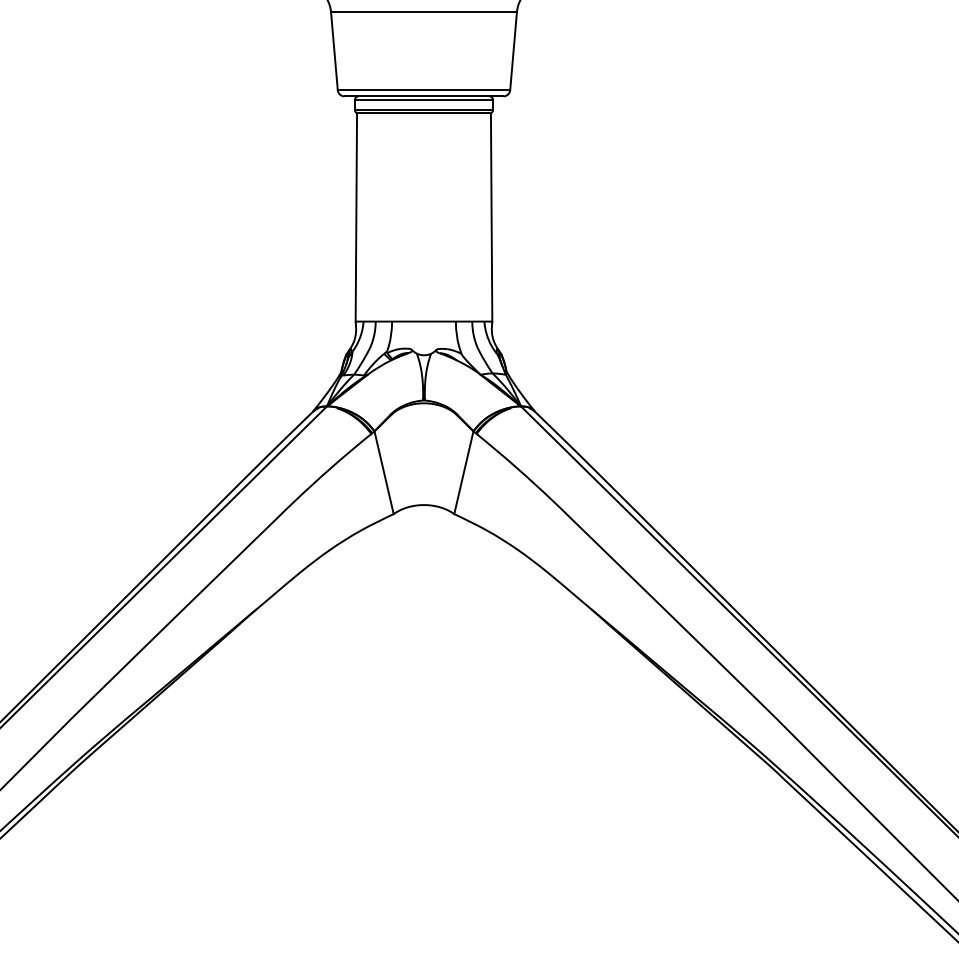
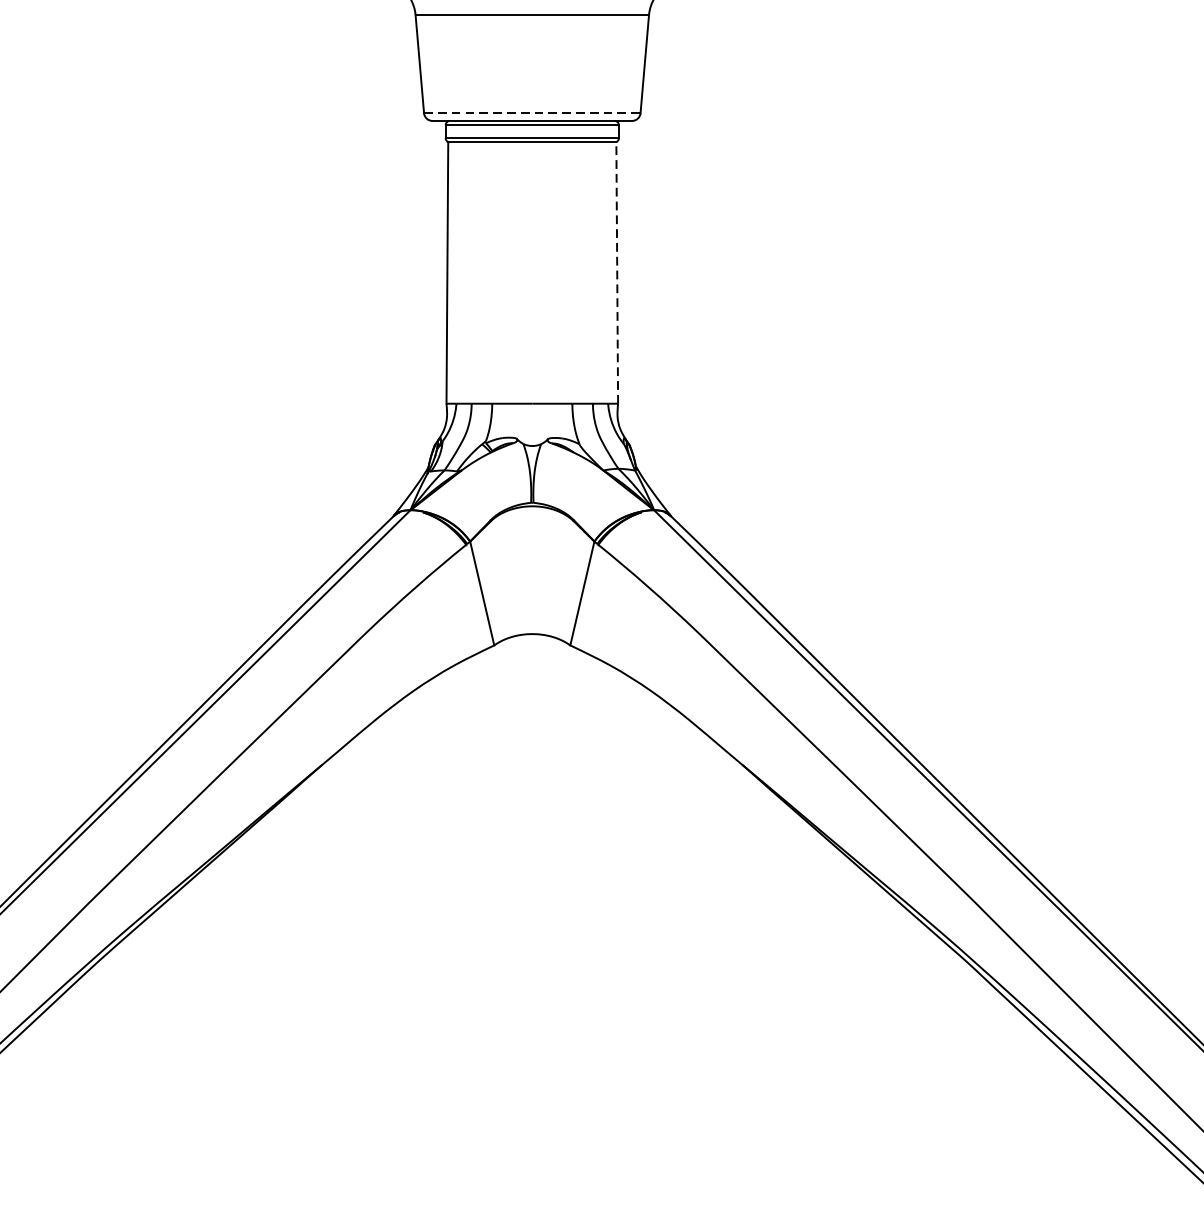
line: (424, 90) -> (532, 113), solid -> dashed
line: (491, 216) -> (617, 271), solid -> dashed

